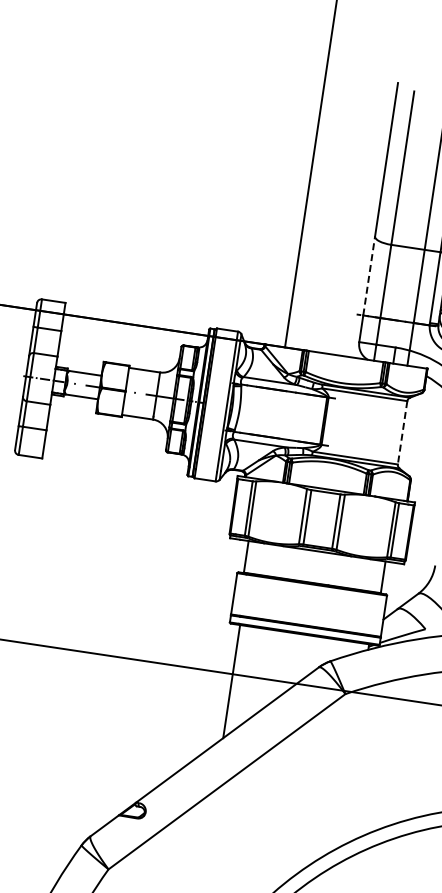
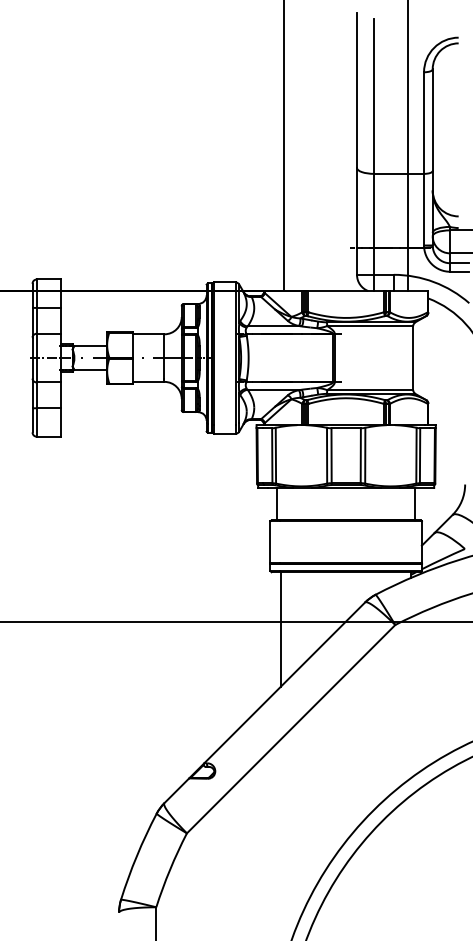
line: (369, 275) -> (357, 207), dashed -> solid
line: (402, 433) -> (413, 358), dashed -> solid

